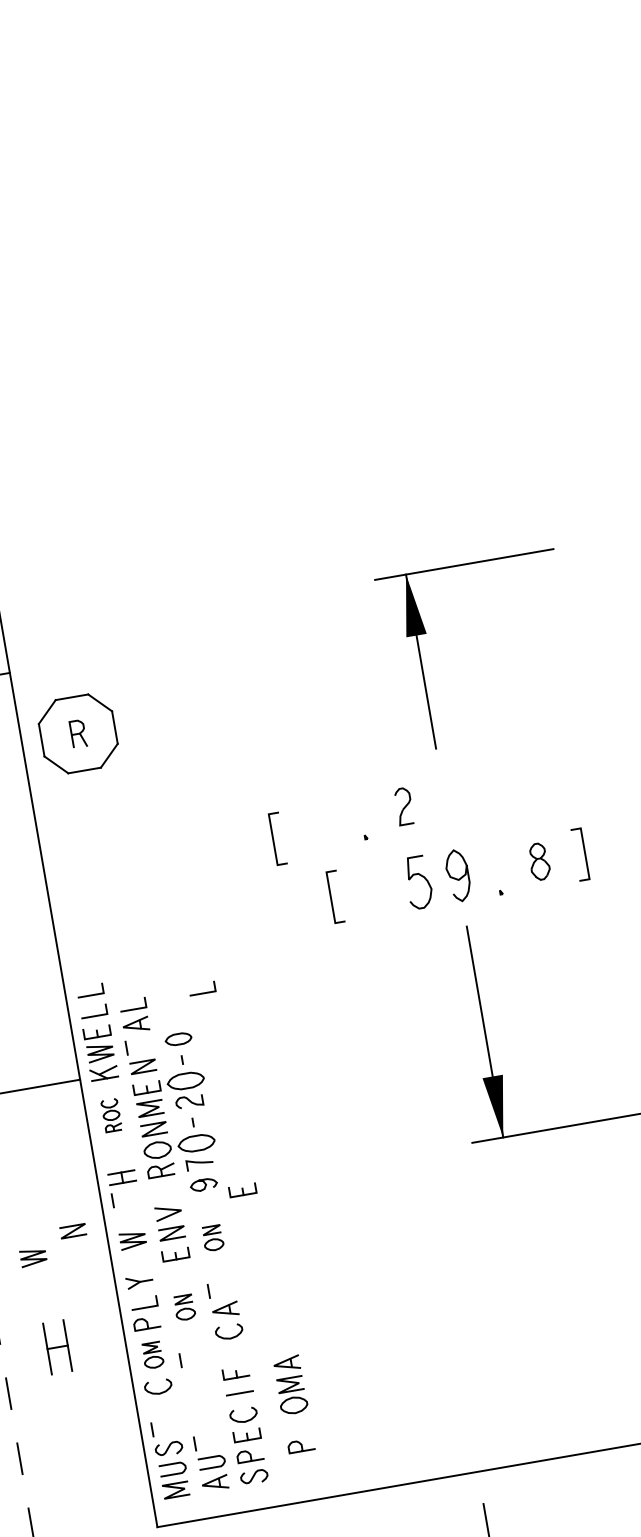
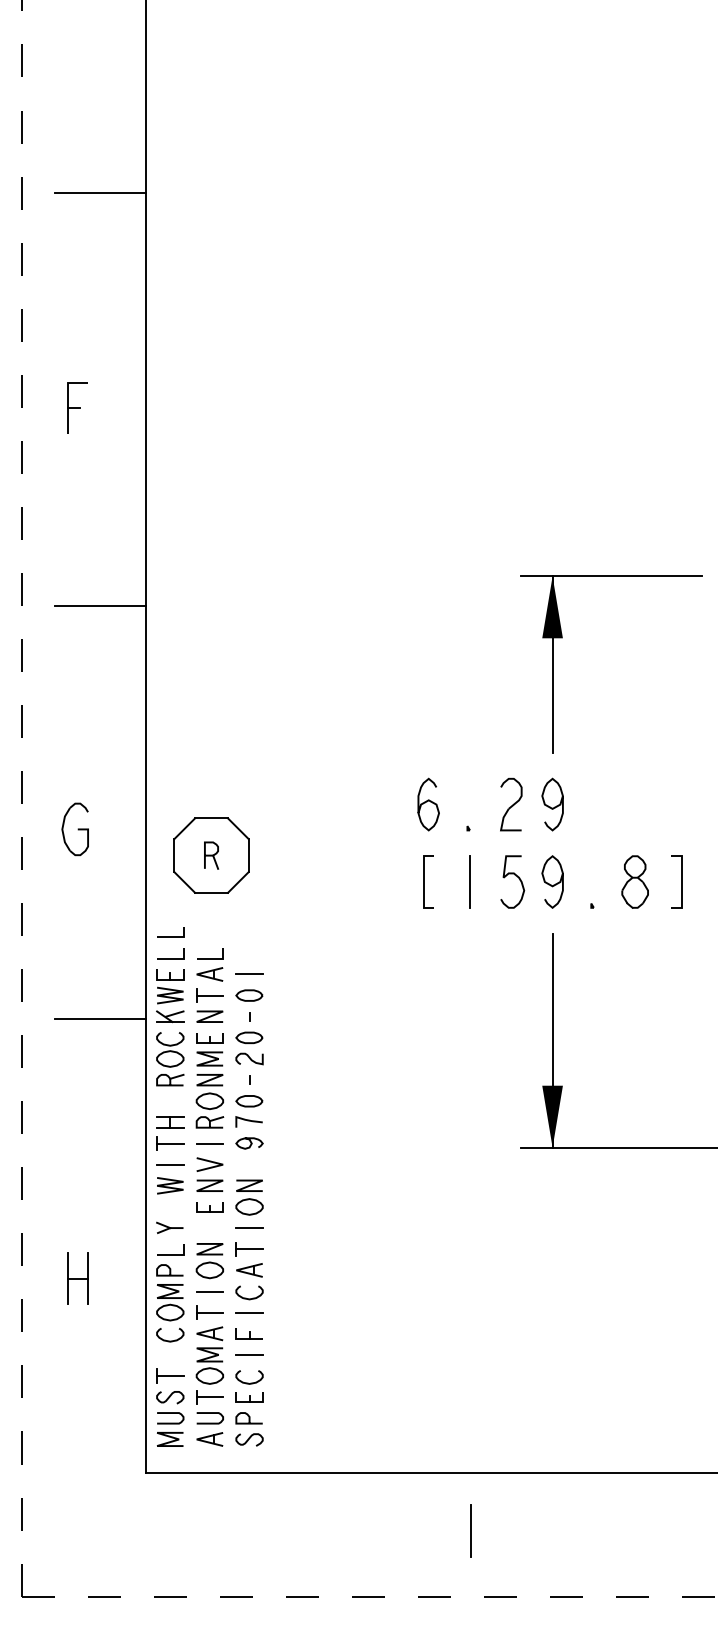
part: (78, 733) -> (211, 855), moved
curve: (443, 801) -> (550, 806), added
part: (404, 806) -> (511, 804), size x1.43
curve: (321, 818) -> (427, 802), added
line: (274, 839) -> (377, 814), removed
part: (538, 861) -> (634, 881), size x1.43
line: (377, 889) -> (470, 881), added
line: (203, 993) -> (281, 954), removed
line: (175, 1018) -> (249, 974), added
line: (139, 1045) -> (209, 995), added
part: (185, 1080) -> (249, 1037), size x0.71
part: (111, 1115) -> (170, 1059), size x1.67
part: (196, 1143) -> (249, 1101), size x0.71
part: (242, 1190) -> (286, 1155), removed
line: (164, 1191) -> (209, 1143), added
line: (126, 1198) -> (170, 1143), added
line: (129, 1219) -> (170, 1164), added
line: (72, 1230) -> (112, 1166), removed
part: (213, 1238) -> (249, 1197), size x1.43
line: (33, 1256) -> (69, 1184), removed
line: (218, 1268) -> (249, 1228), added
line: (221, 1289) -> (249, 1249), added
part: (184, 1308) -> (209, 1261), size x1.43
line: (189, 1337) -> (209, 1291), added
line: (232, 1351) -> (249, 1312), added
part: (153, 1355) -> (170, 1302), size x1.43
line: (193, 1358) -> (209, 1312), added
part: (290, 1385) -> (209, 1355), moved
line: (165, 1428) -> (170, 1376), added
line: (207, 1442) -> (209, 1397), added
curve: (300, 1446) -> (300, 1417), removed

